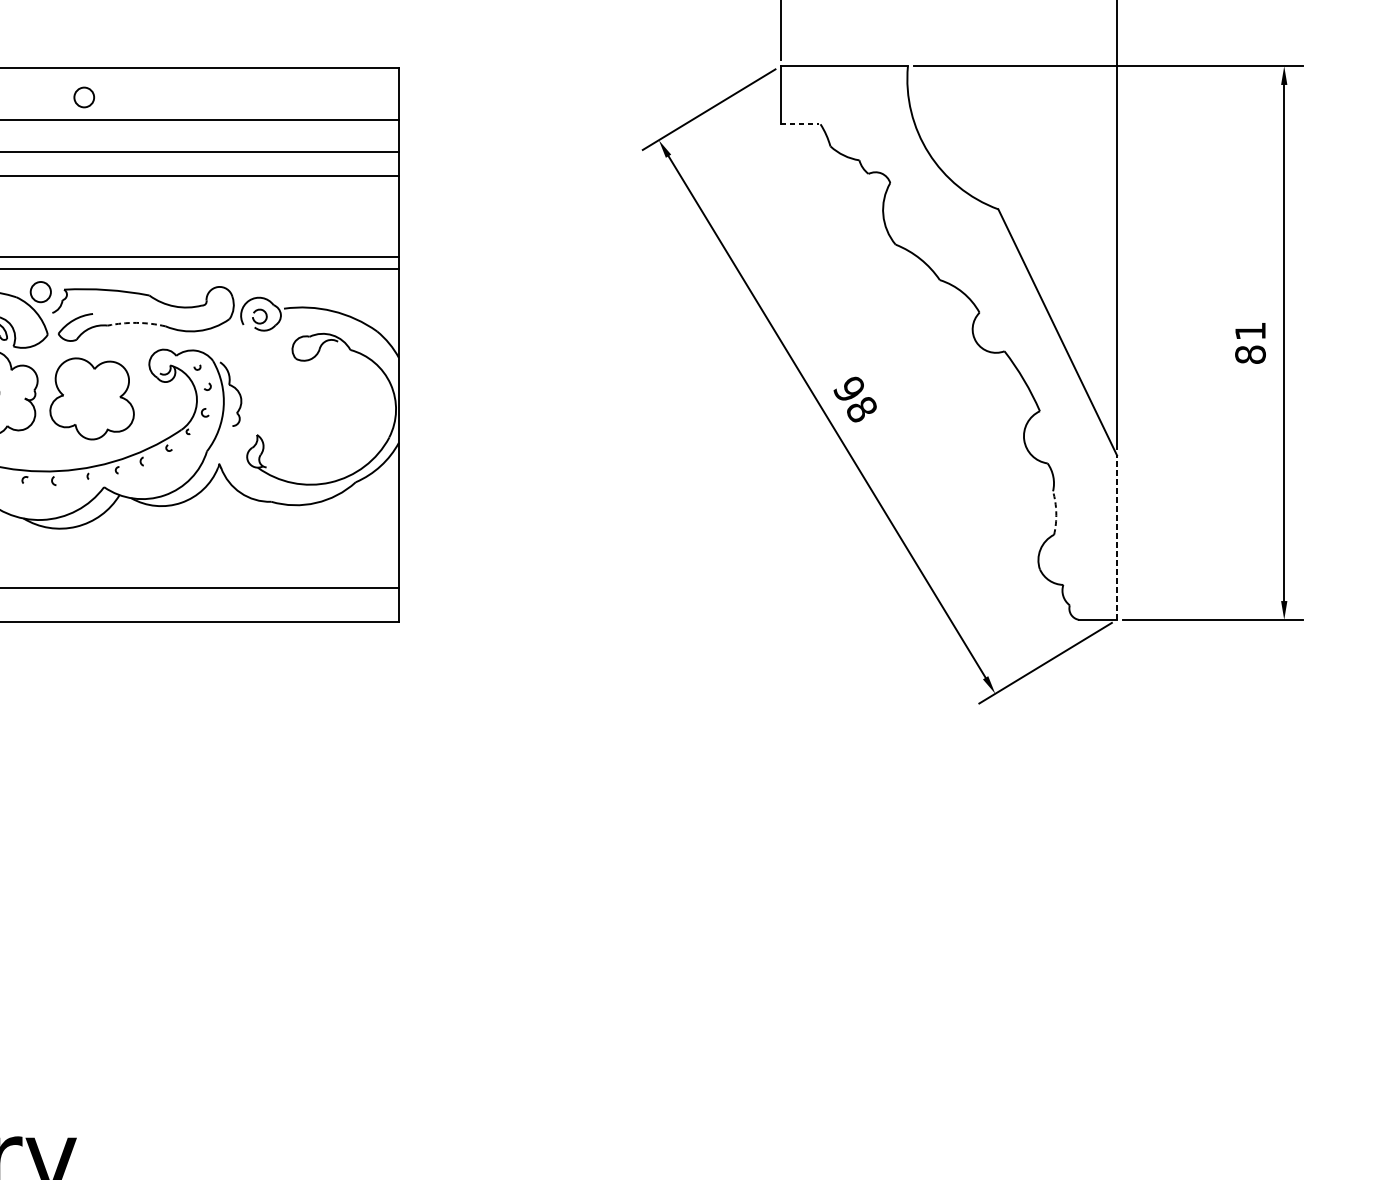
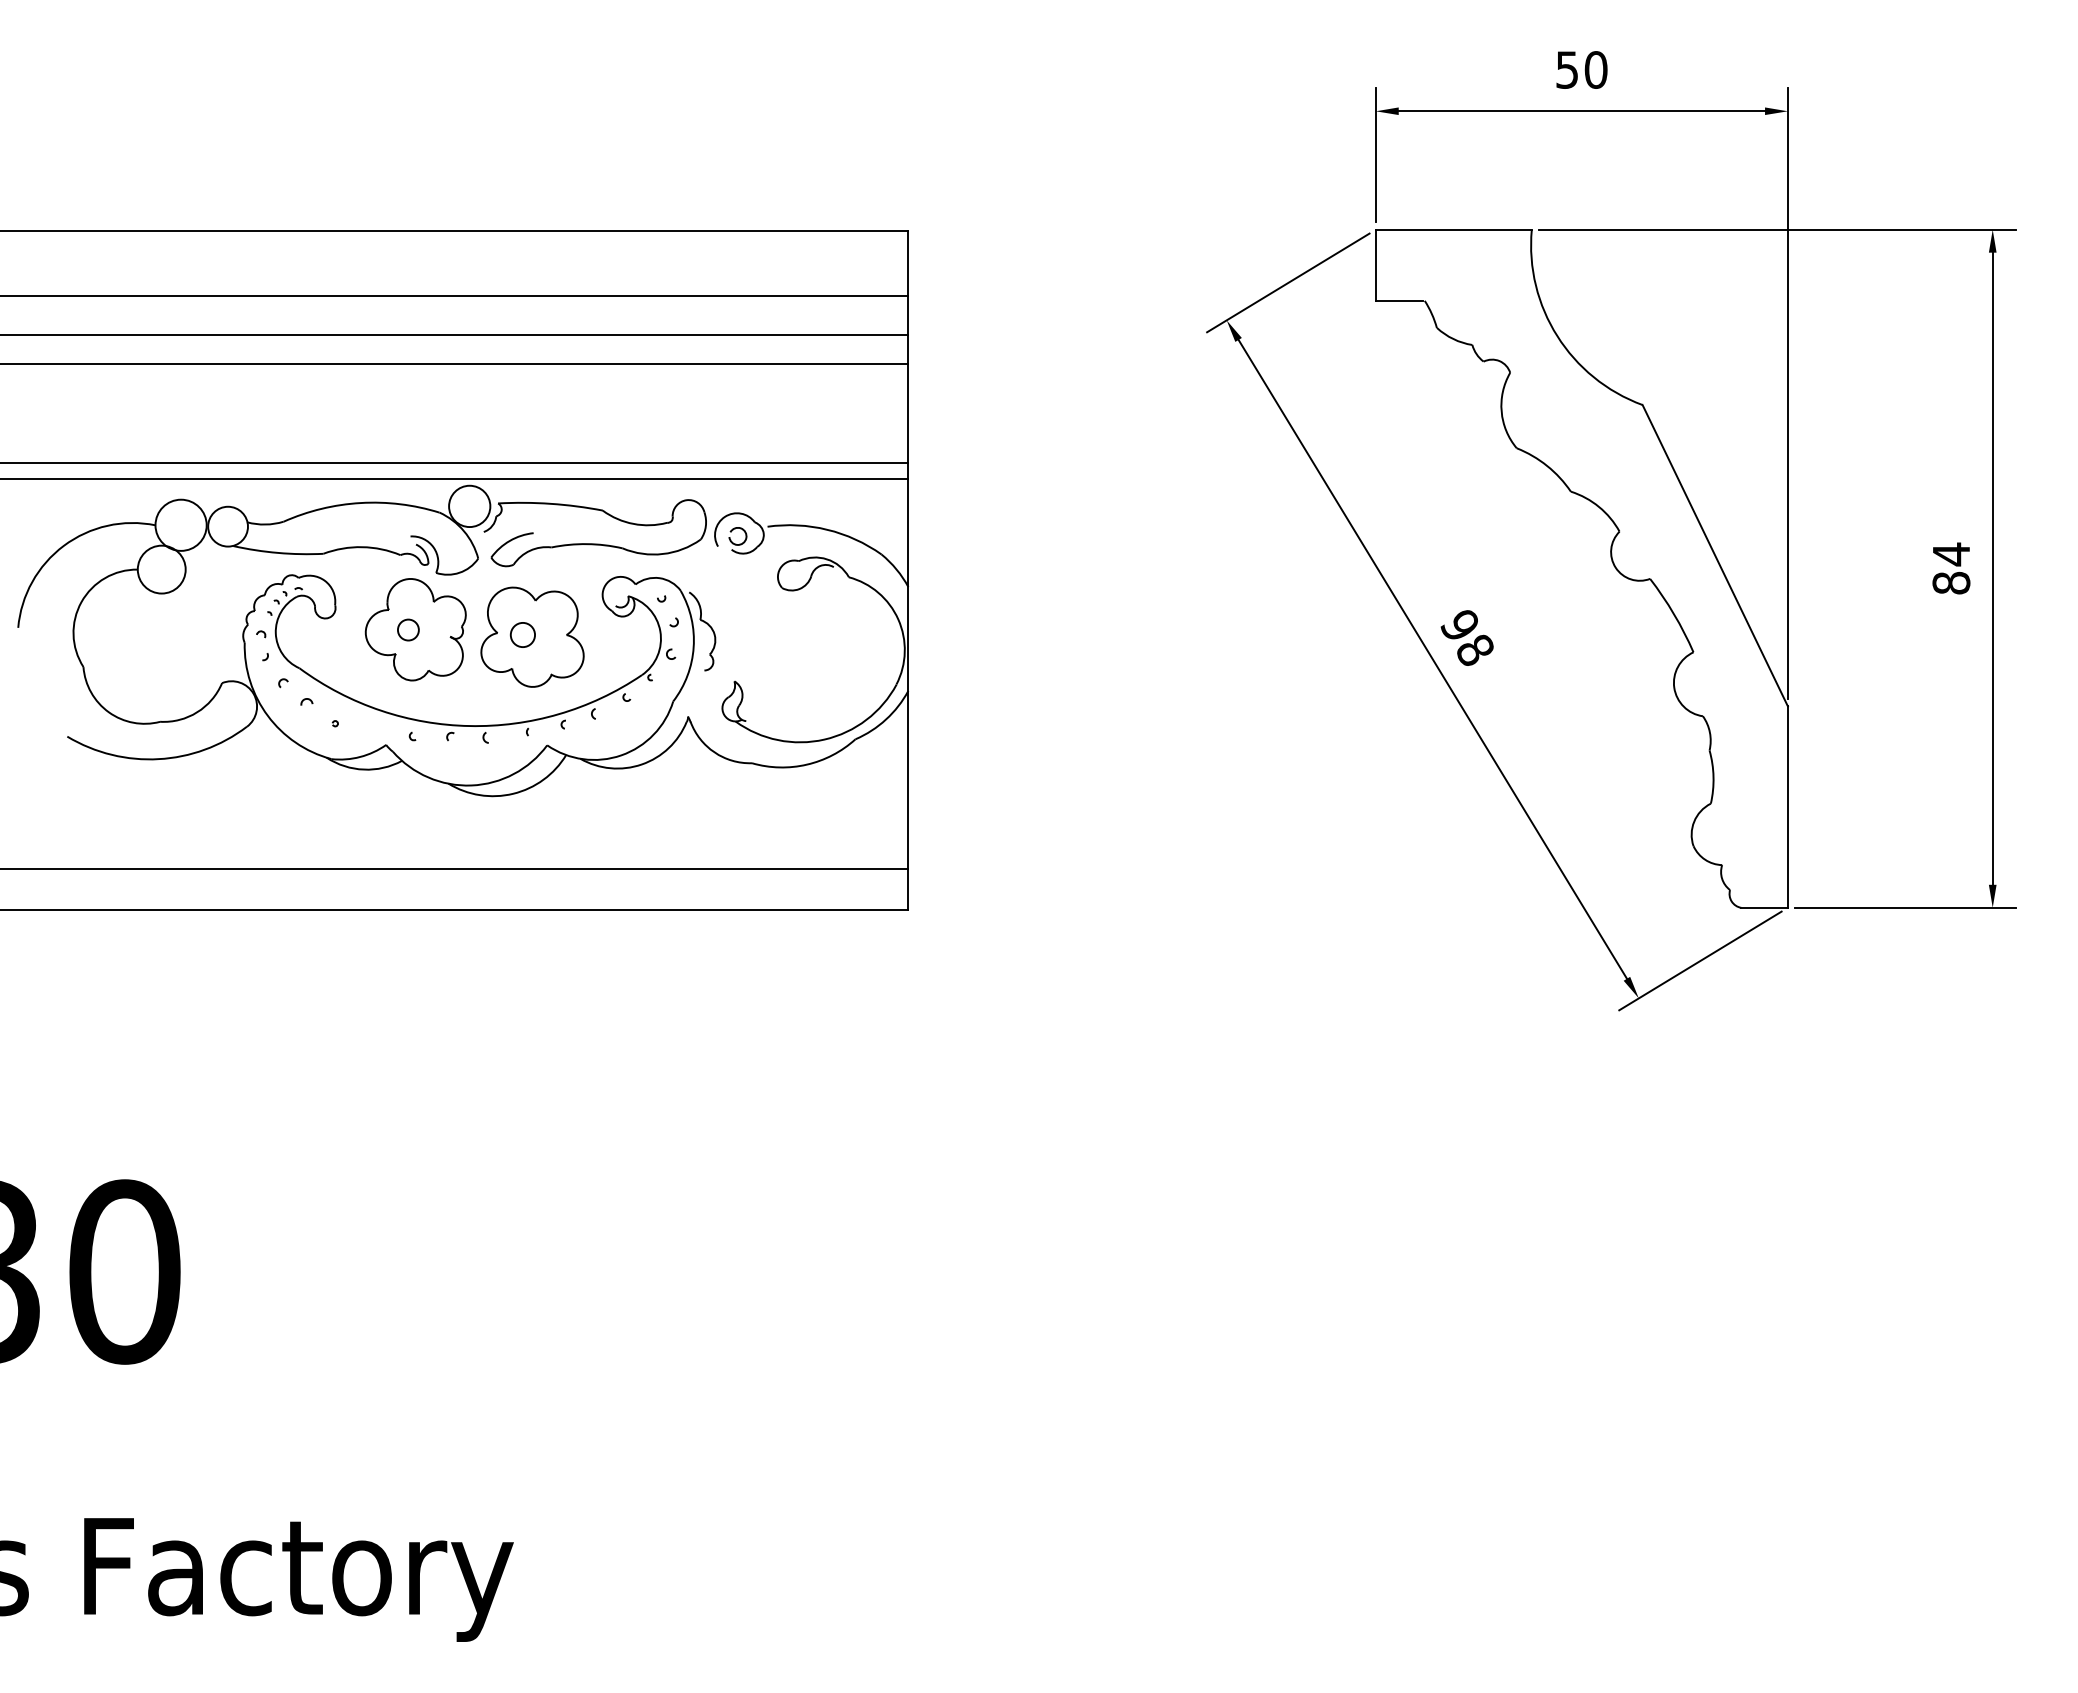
circle: (83, 97) -> (522, 634), moved
line: (799, 124) -> (1399, 300), dashed -> solid
circle: (40, 292) -> (469, 506), size x1.67
arc: (137, 323) -> (587, 544), dashed -> solid
text: (1250, 331) -> (1951, 554), 81 -> 84
arc: (1056, 512) -> (1713, 776), dashed -> solid
line: (1116, 537) -> (1787, 807), dashed -> solid

